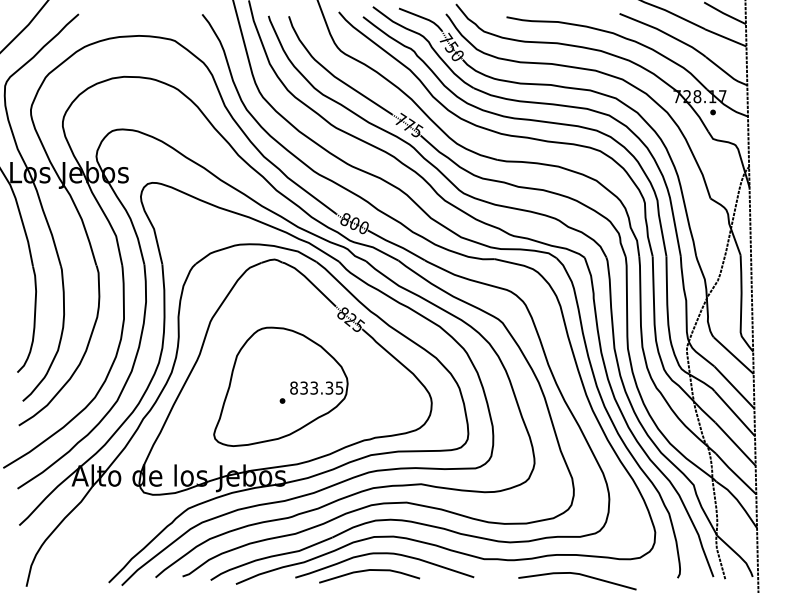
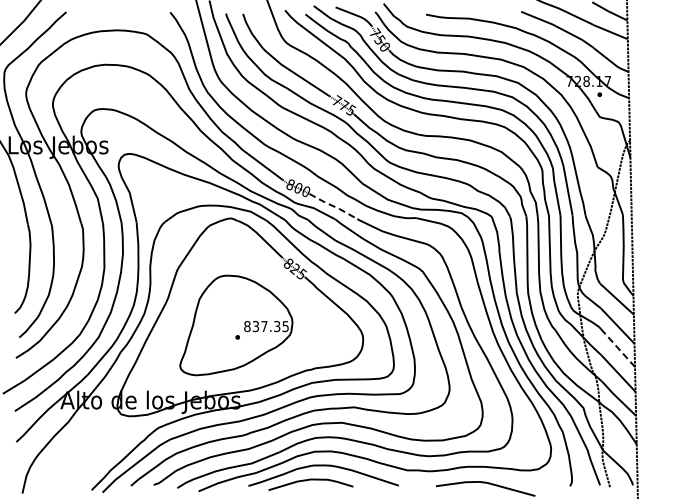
line: (396, 245) -> (333, 206), solid -> dashed
text: (314, 388) -> (264, 326), 833.35 -> 837.35
line: (734, 413) -> (617, 347), solid -> dashed

